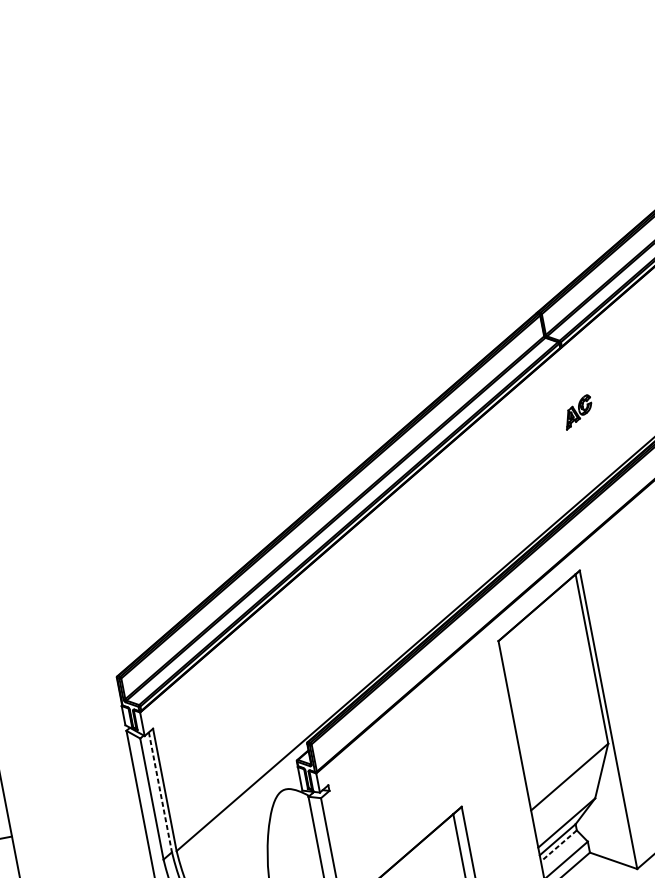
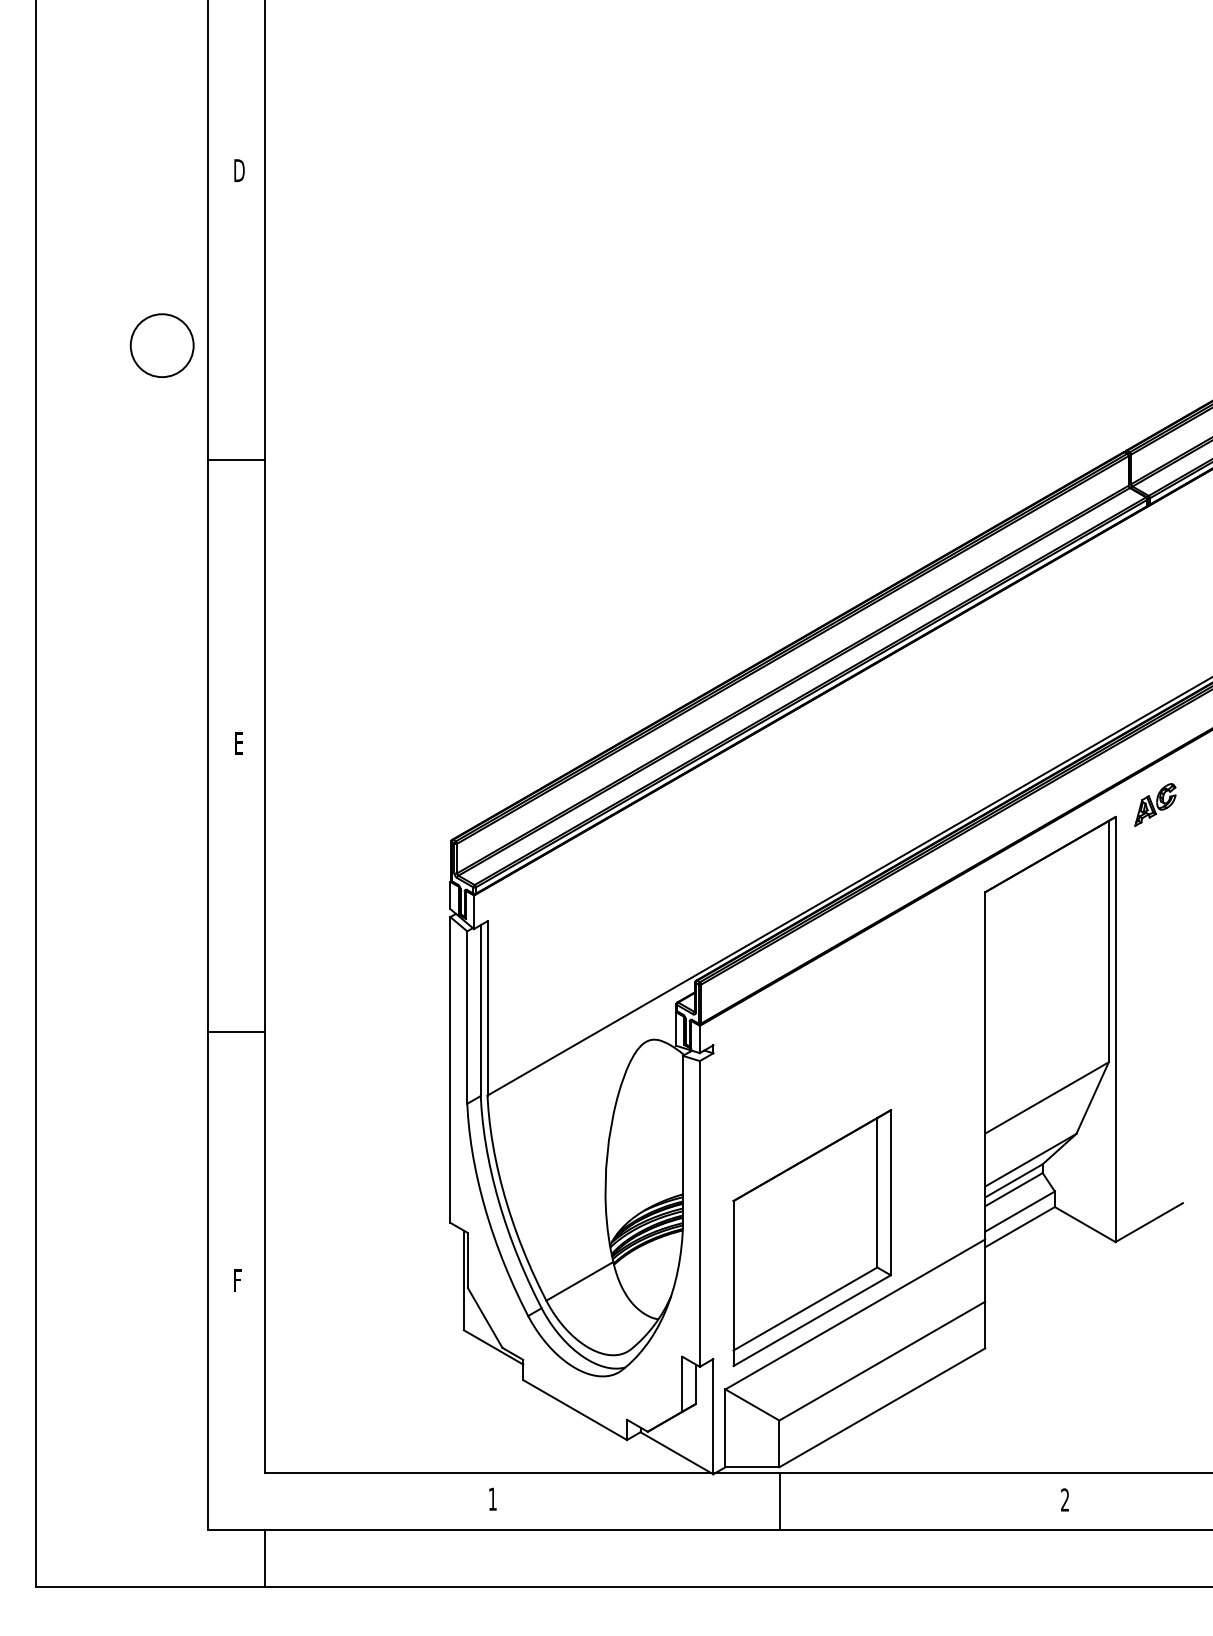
part: (578, 411) -> (1155, 804), moved
line: (160, 793) -> (480, 1011), dashed -> solid
line: (558, 845) -> (1013, 1189), dashed -> solid

